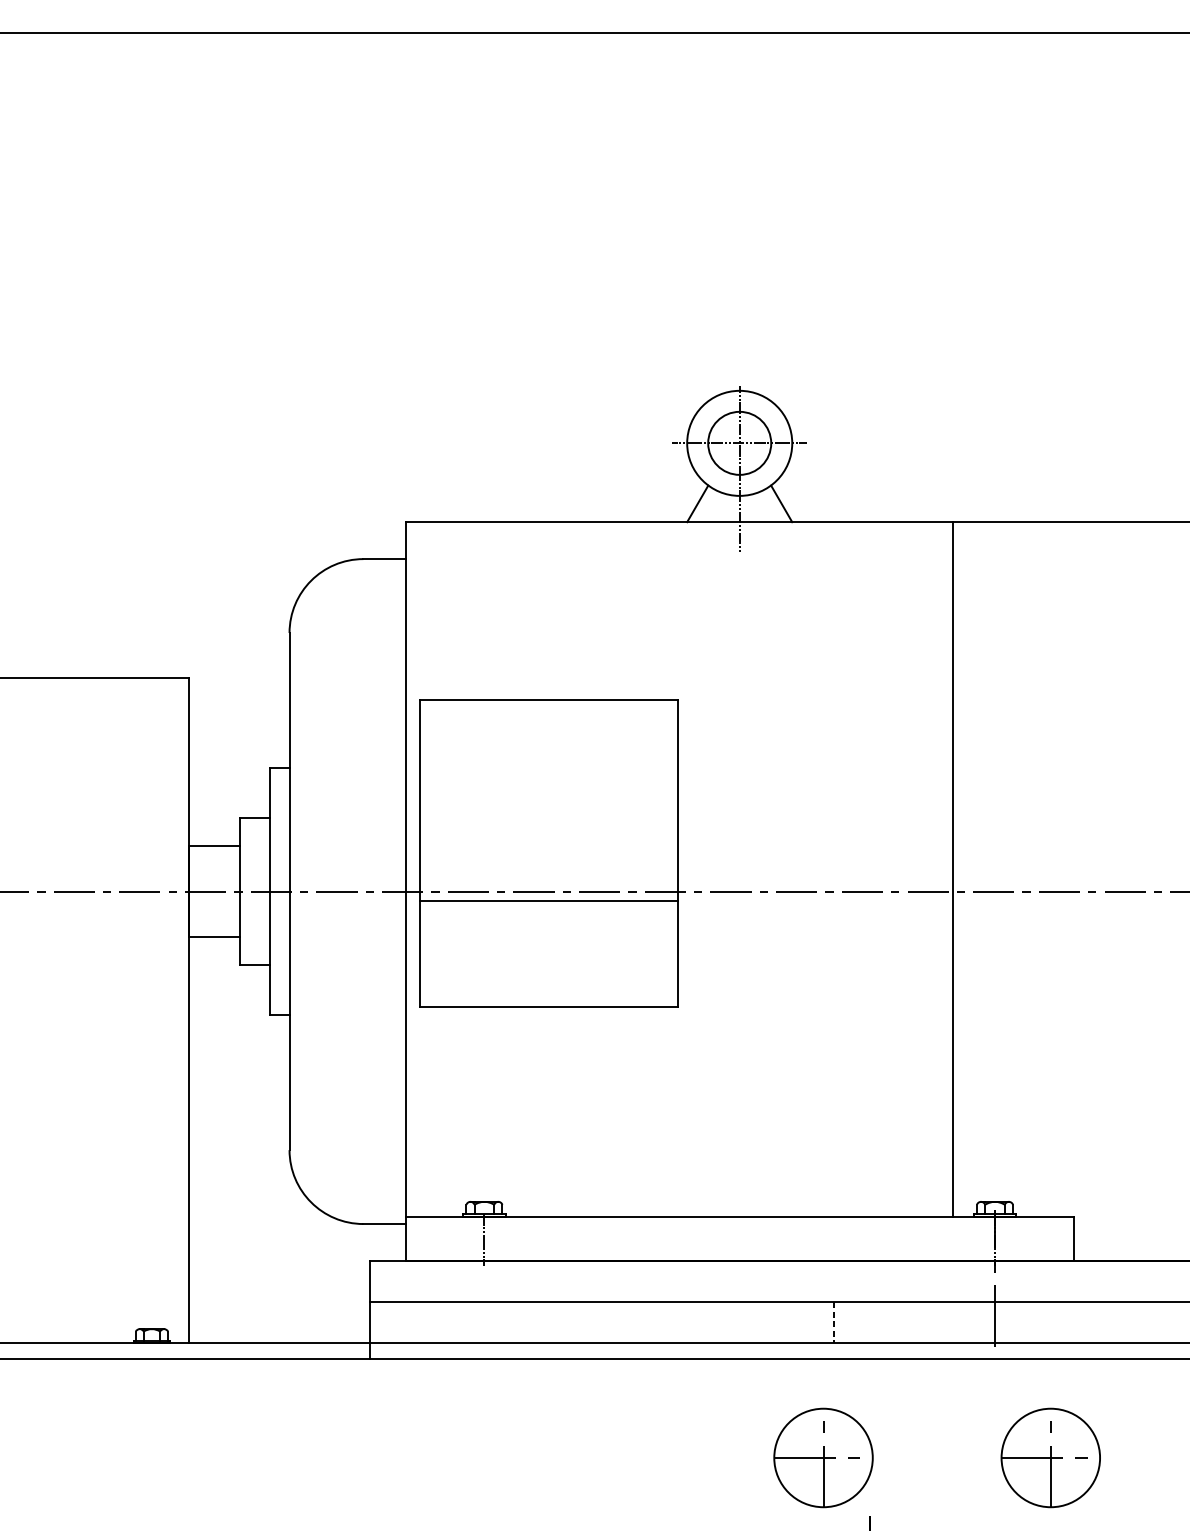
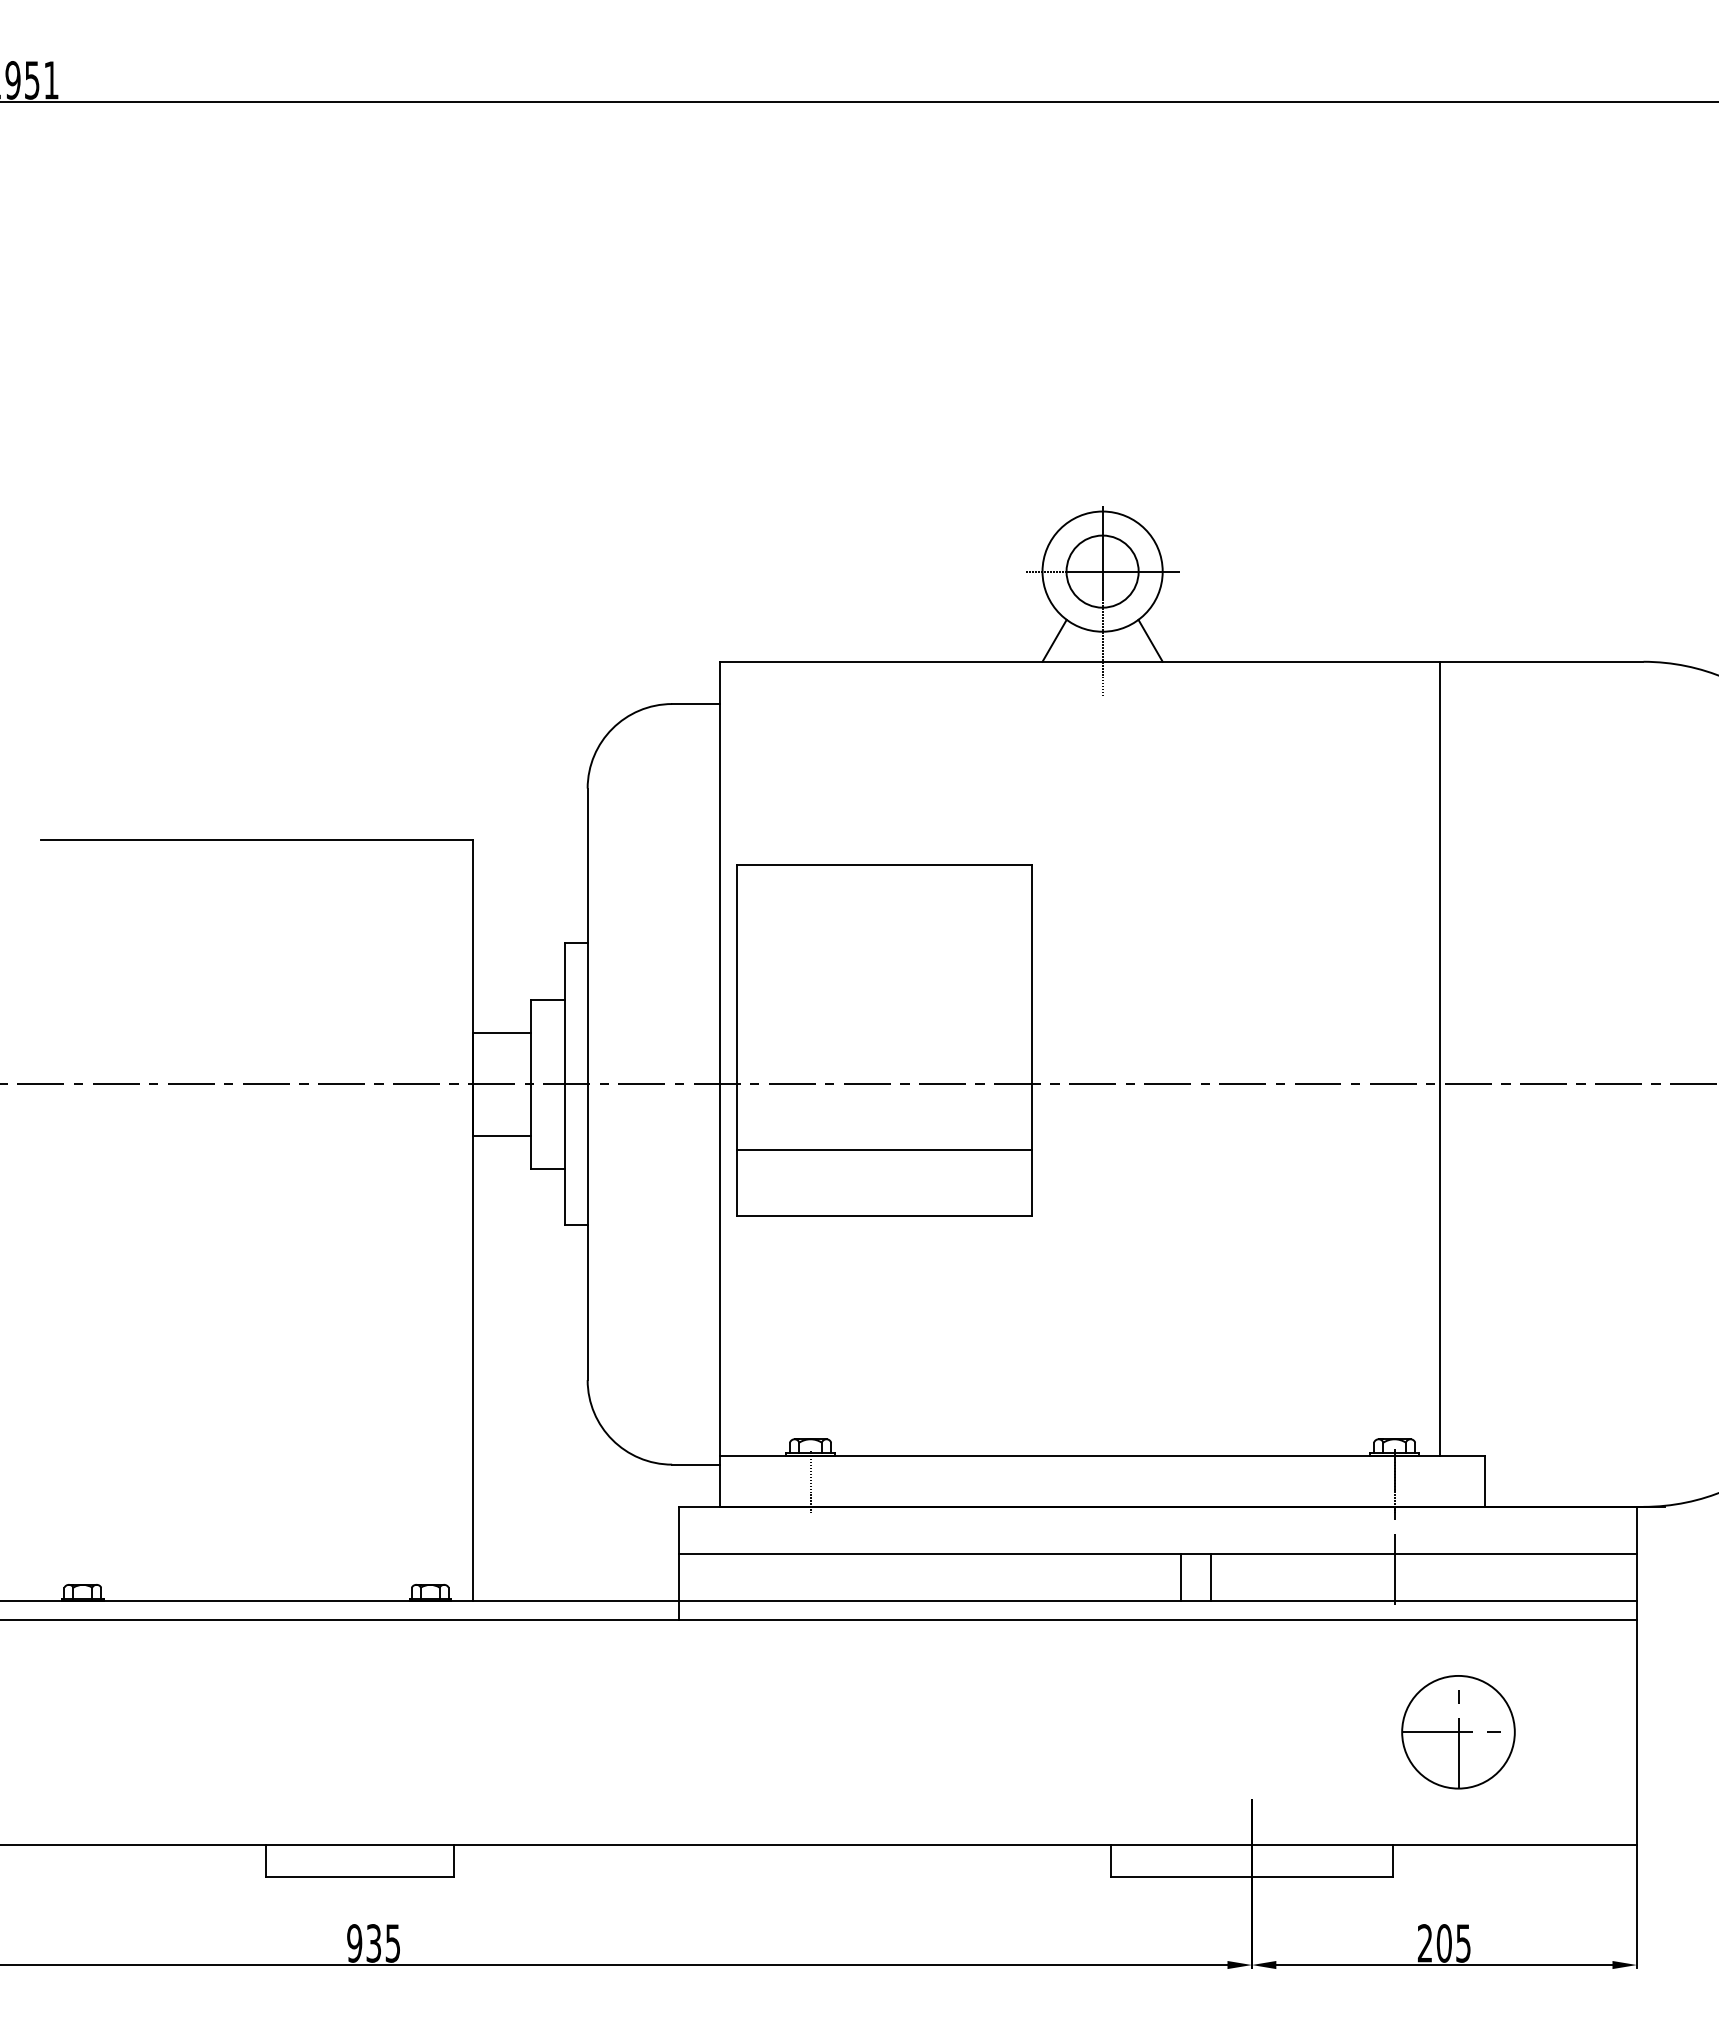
line: (952, 868) -> (1440, 1058), moved
line: (549, 901) -> (884, 1150), moved
line: (807, 1321) -> (1180, 1576), added
line: (834, 1322) -> (1210, 1577), dashed -> solid
part: (823, 1458) -> (1198, 1732), removed

